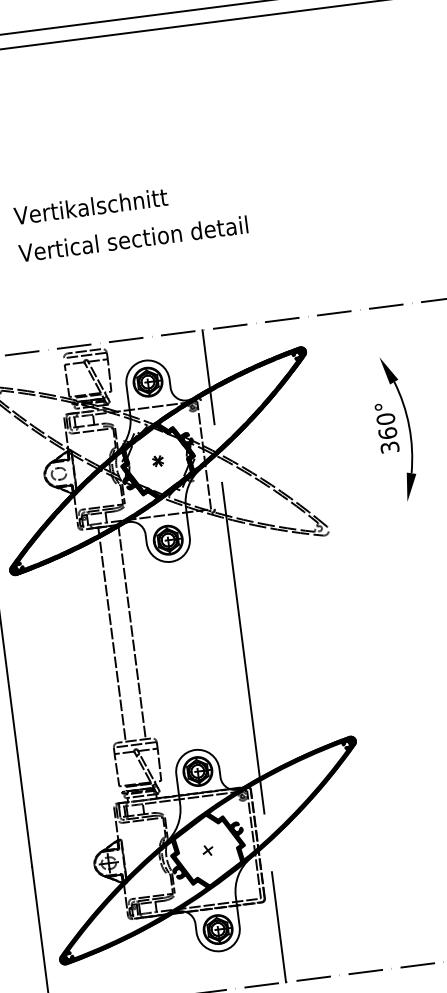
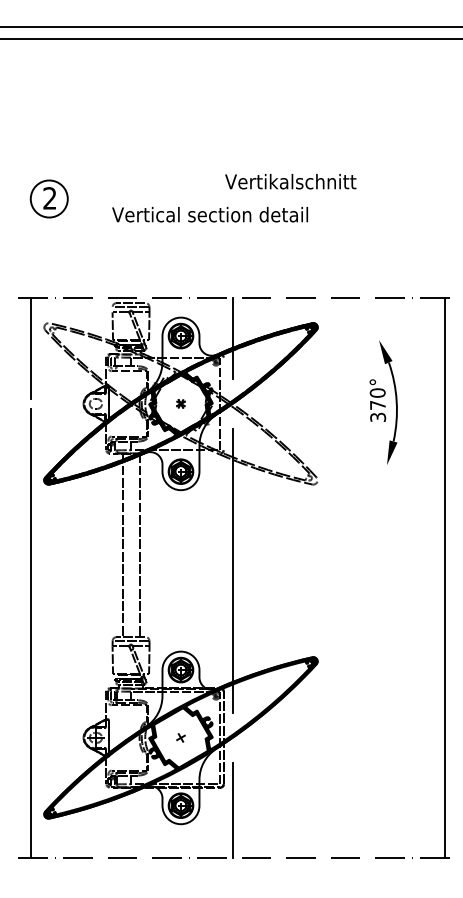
text: (90, 206) -> (290, 181), moved
text: (132, 238) -> (209, 214), moved
text: (387, 432) -> (377, 404), 360° -> 370°

